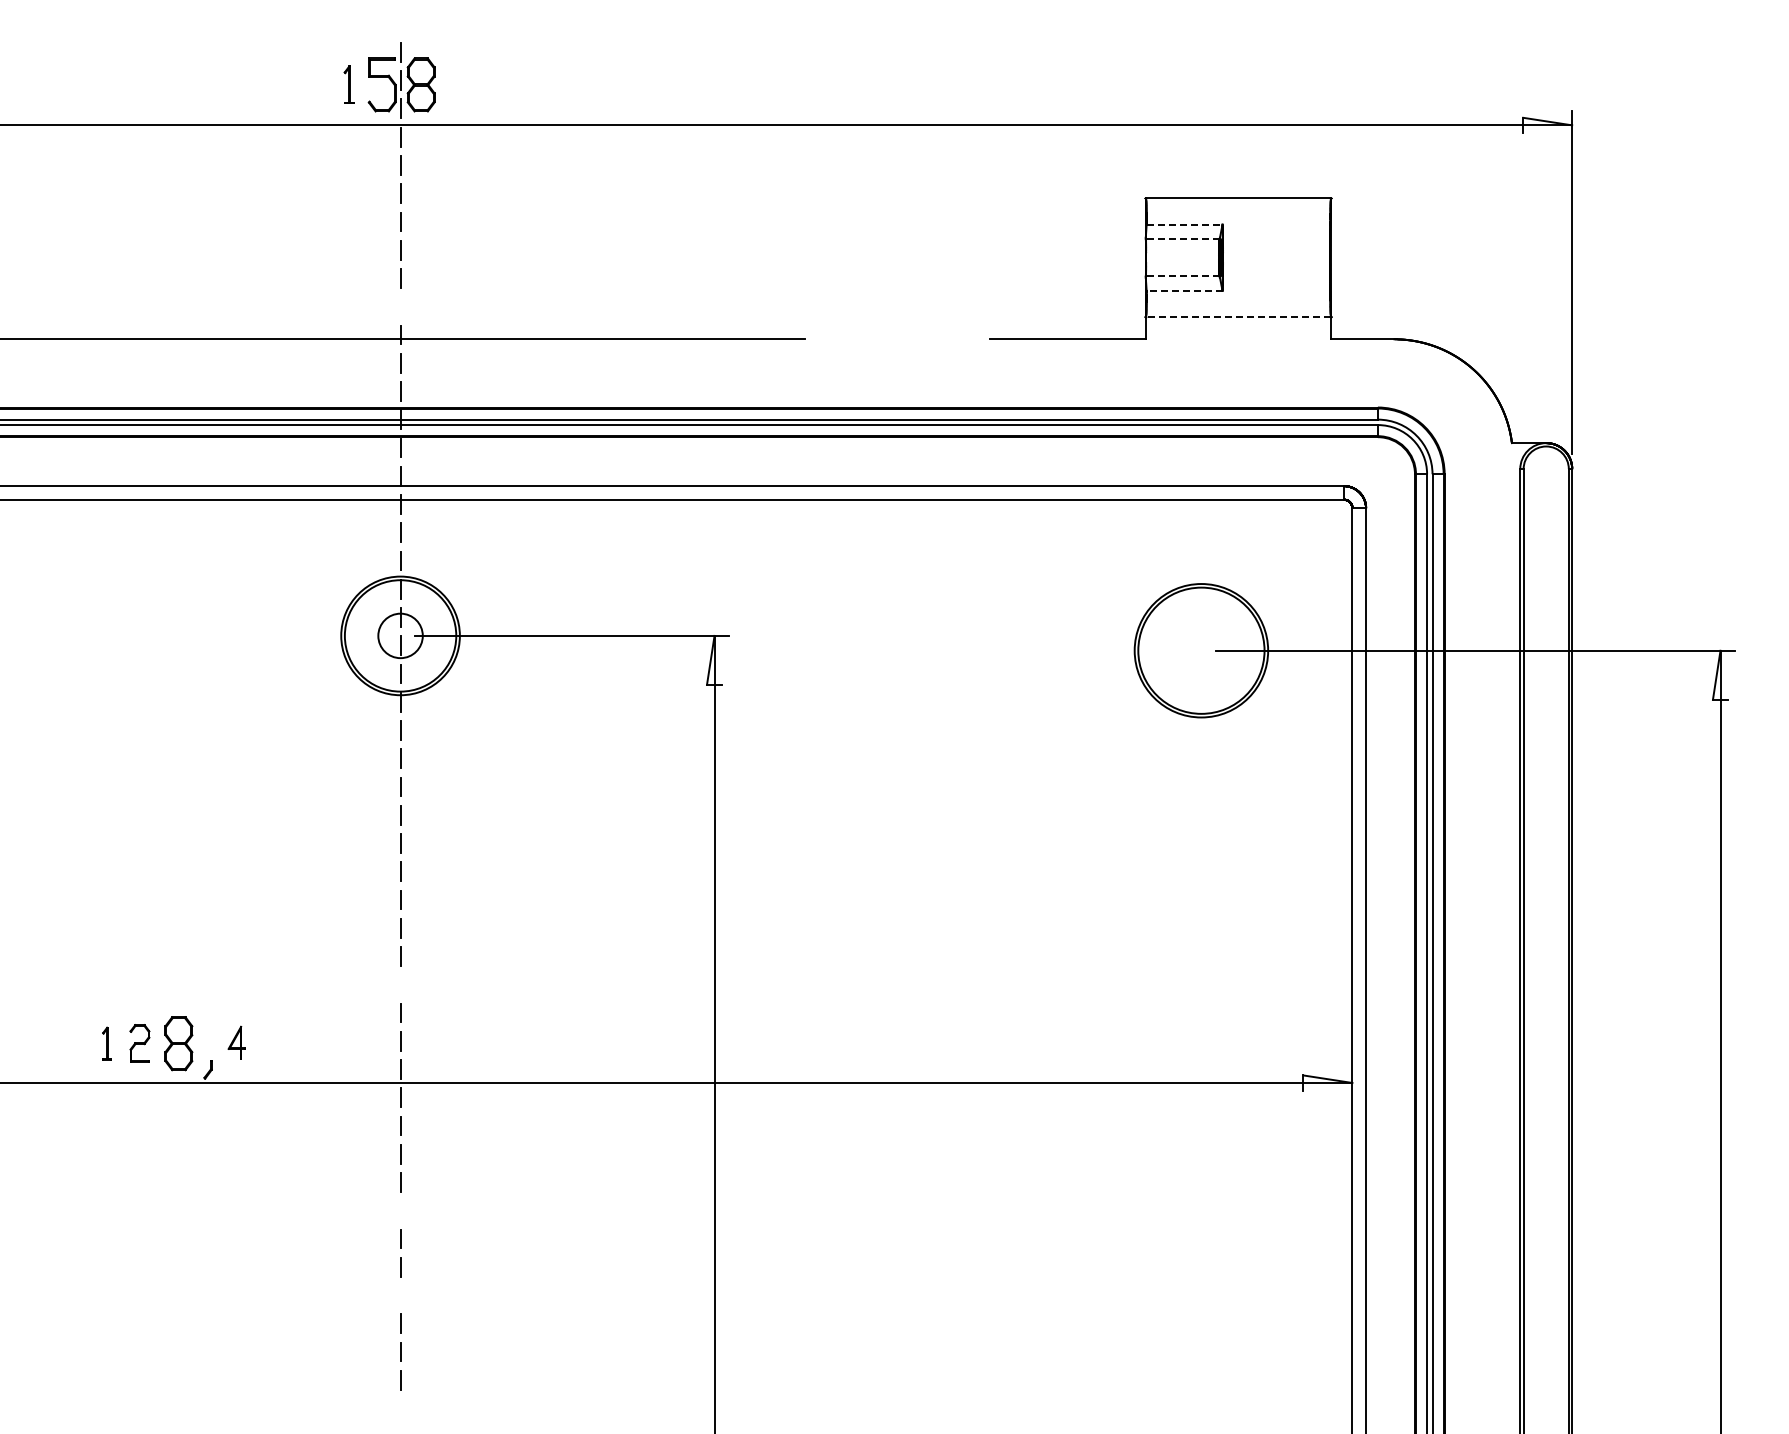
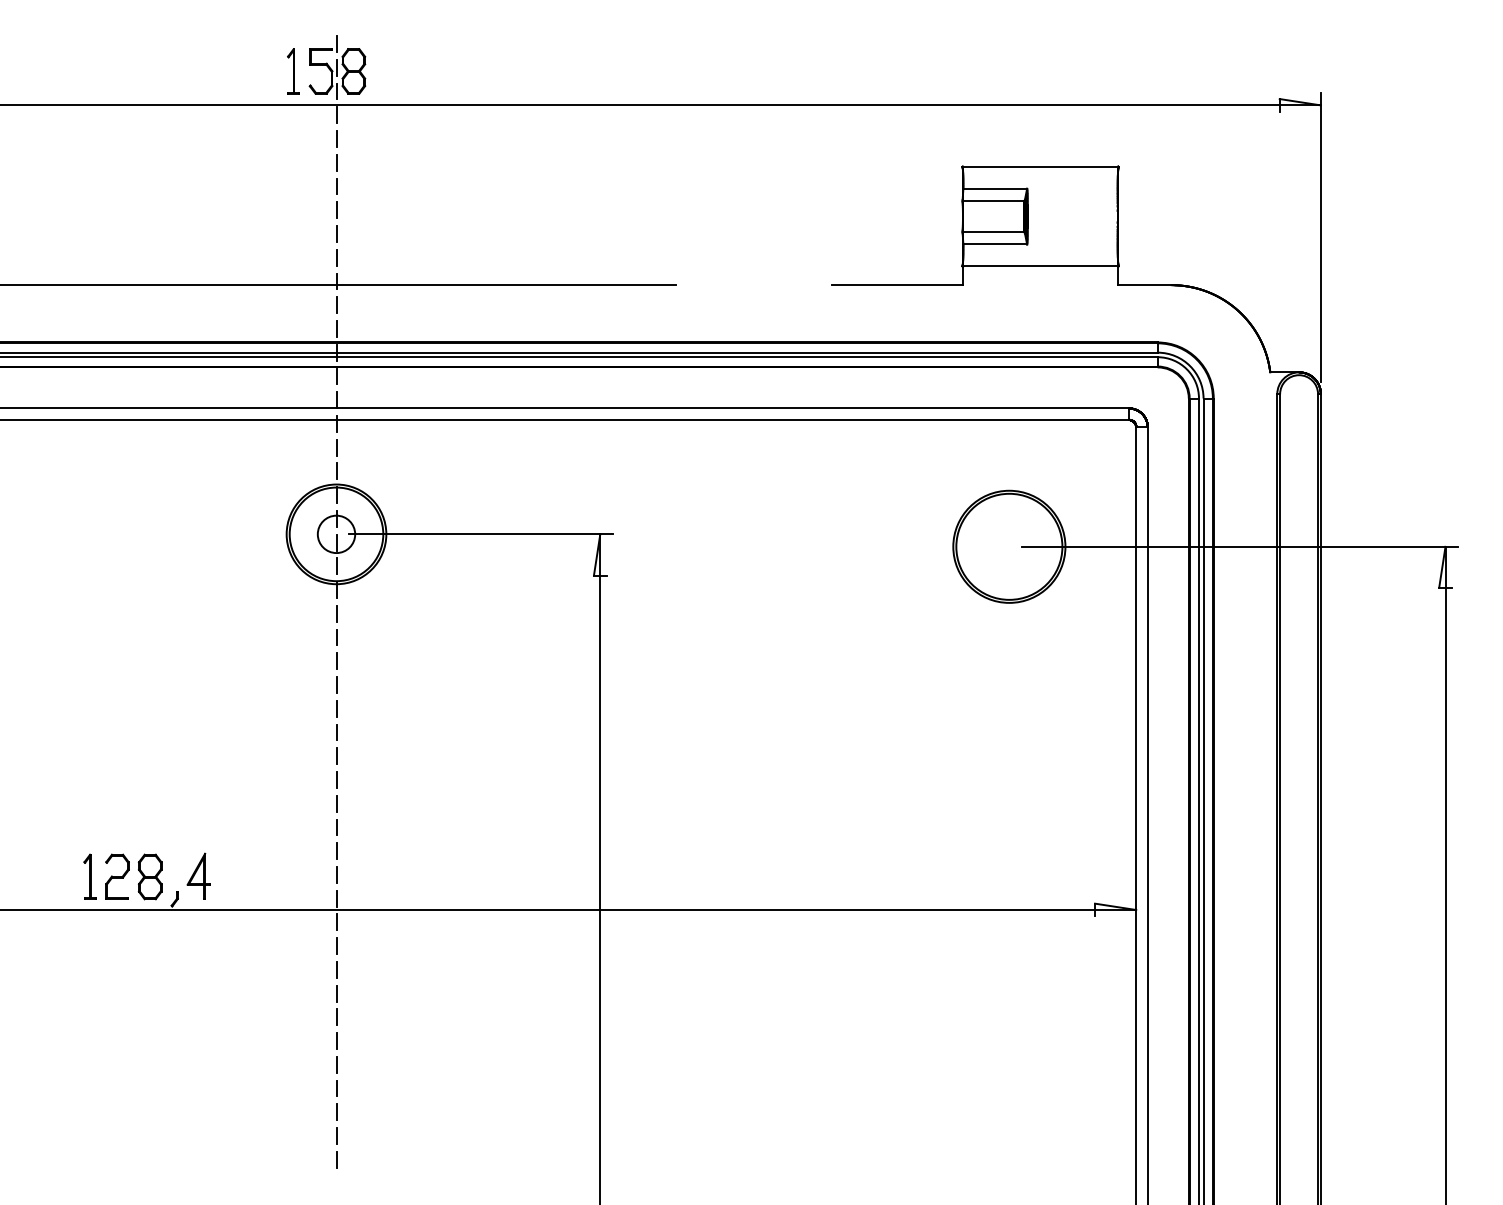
part: (348, 84) -> (292, 71), size x1.43
line: (1184, 224) -> (995, 188), dashed -> solid
line: (1182, 239) -> (993, 201), dashed -> solid
line: (1182, 276) -> (993, 232), dashed -> solid
line: (1184, 290) -> (995, 244), dashed -> solid
line: (400, 306) -> (336, 257), added
line: (1238, 317) -> (1040, 266), dashed -> solid
line: (400, 984) -> (336, 827), added
part: (236, 1042) -> (198, 875), size x1.67
part: (106, 1043) -> (89, 876), size x1.67
part: (139, 1043) -> (117, 876), size x1.43
line: (400, 1210) -> (336, 1017), added
line: (400, 1295) -> (336, 1088), added

